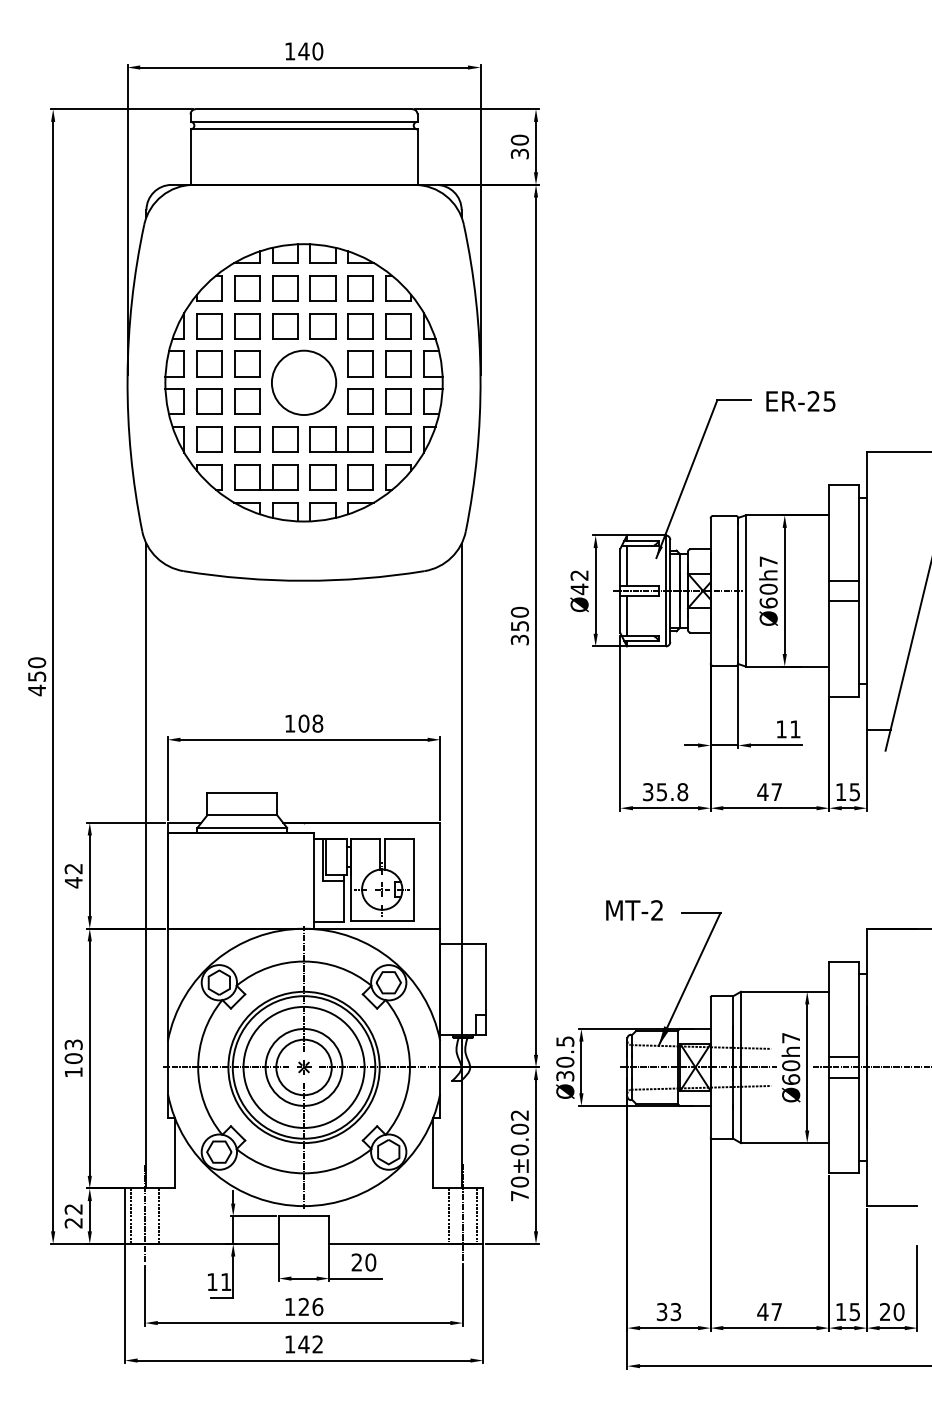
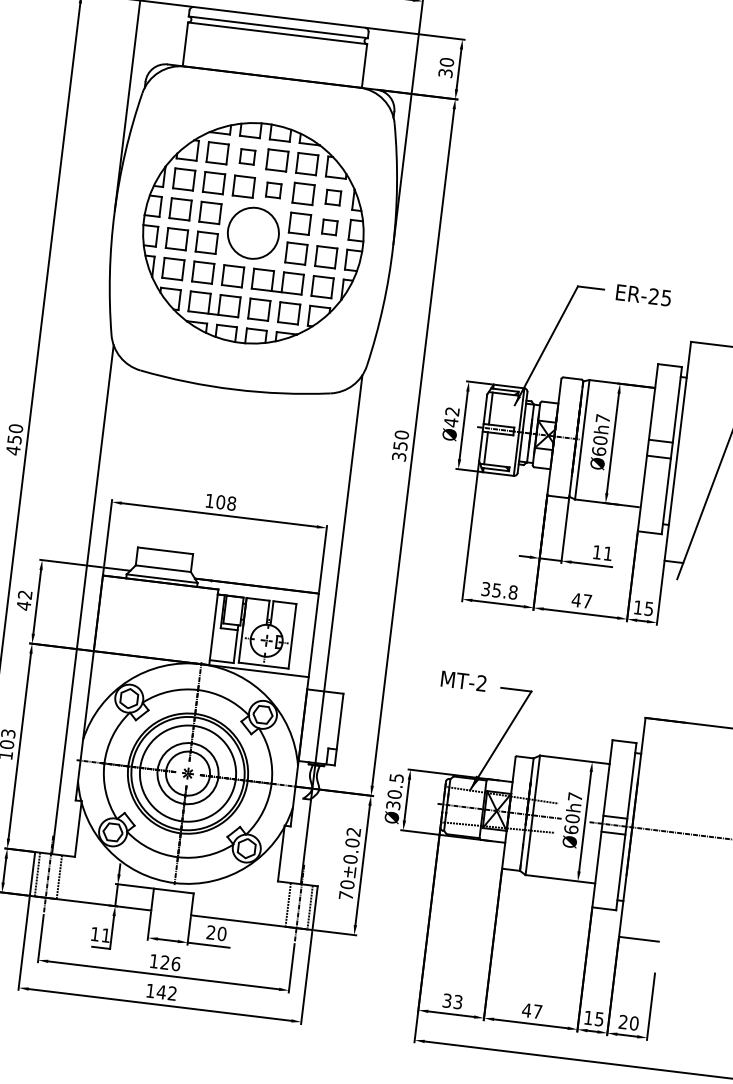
part: (285, 288) -> (247, 157), size x0.7
part: (322, 326) -> (273, 190), size x0.7
part: (398, 326) -> (333, 197), size x0.7
part: (398, 363) -> (329, 227), size x0.7

